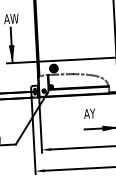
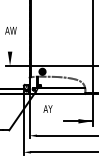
line: (12, 45) -> (10, 51), removed
text: (89, 113) -> (47, 108), moved

